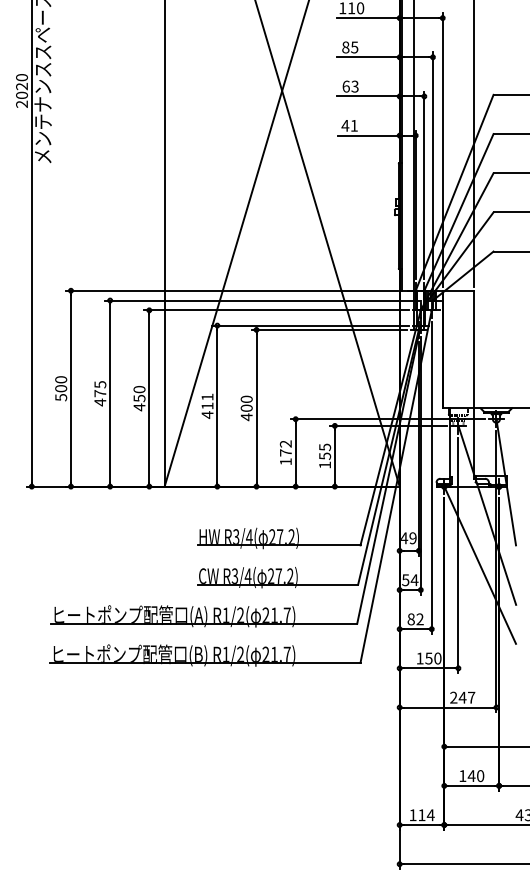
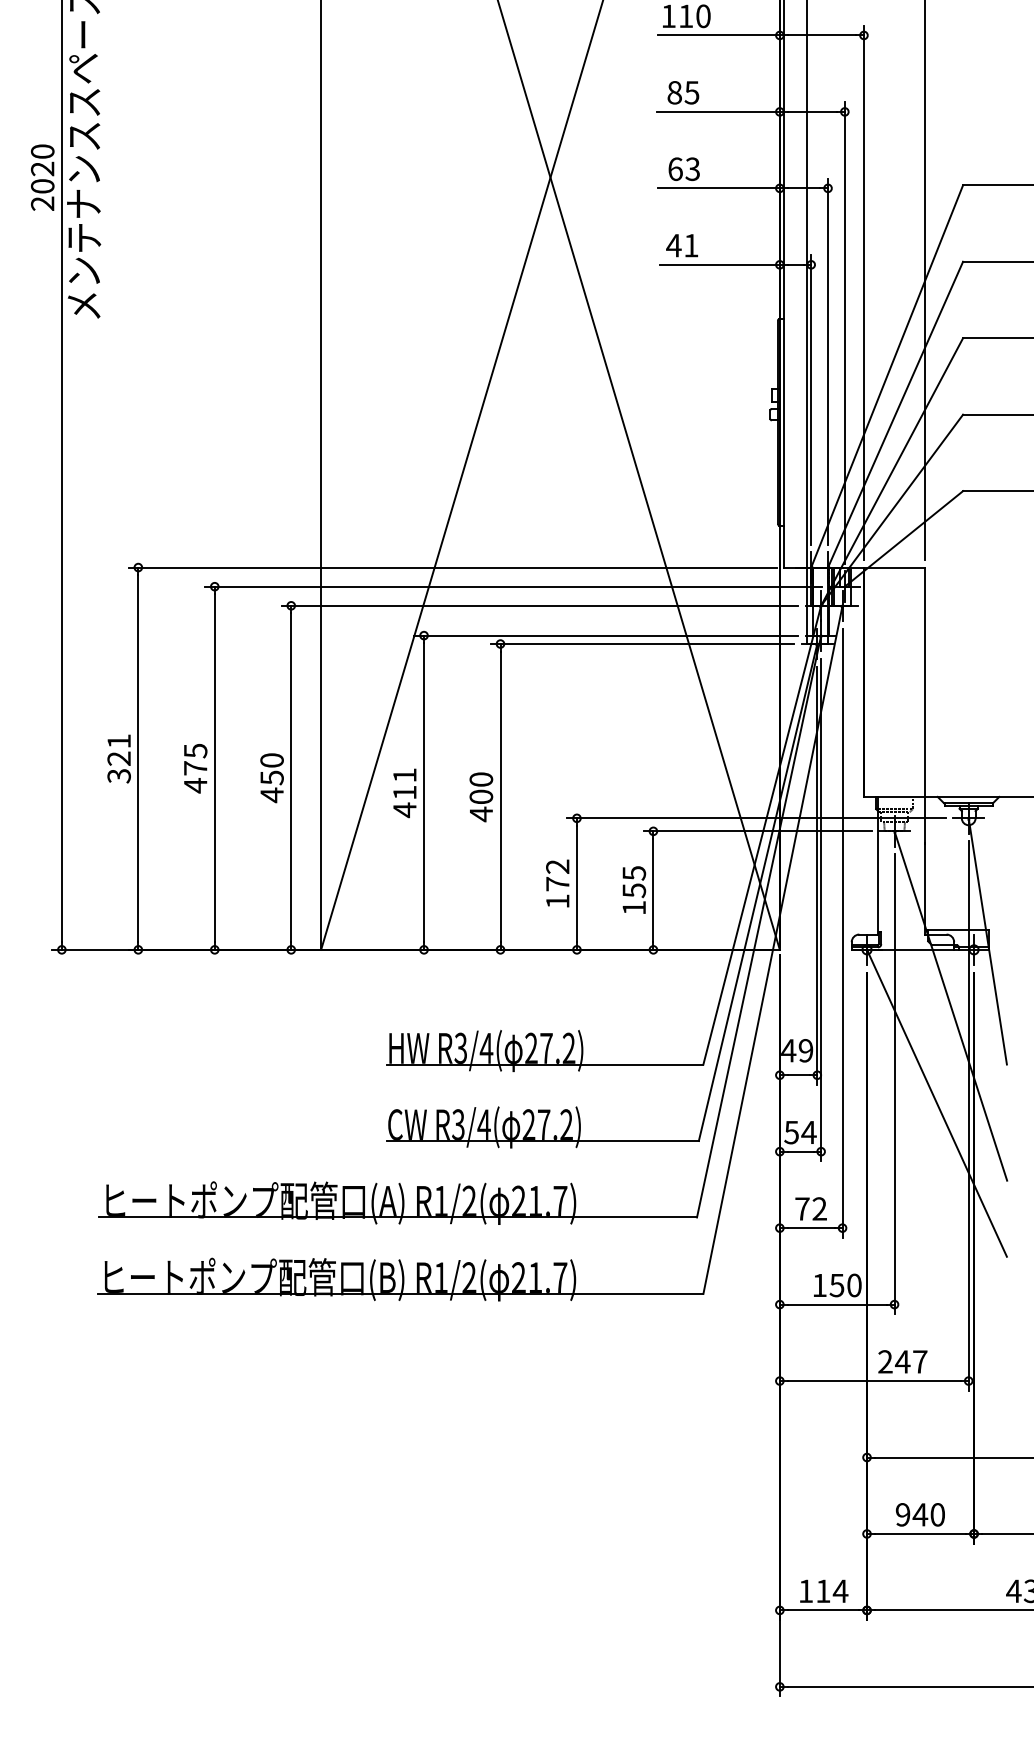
text: (61, 388) -> (119, 758), 500 -> 321
text: (410, 619) -> (800, 1209), 82 -> 72
text: (462, 776) -> (902, 1515), 140 -> 940

